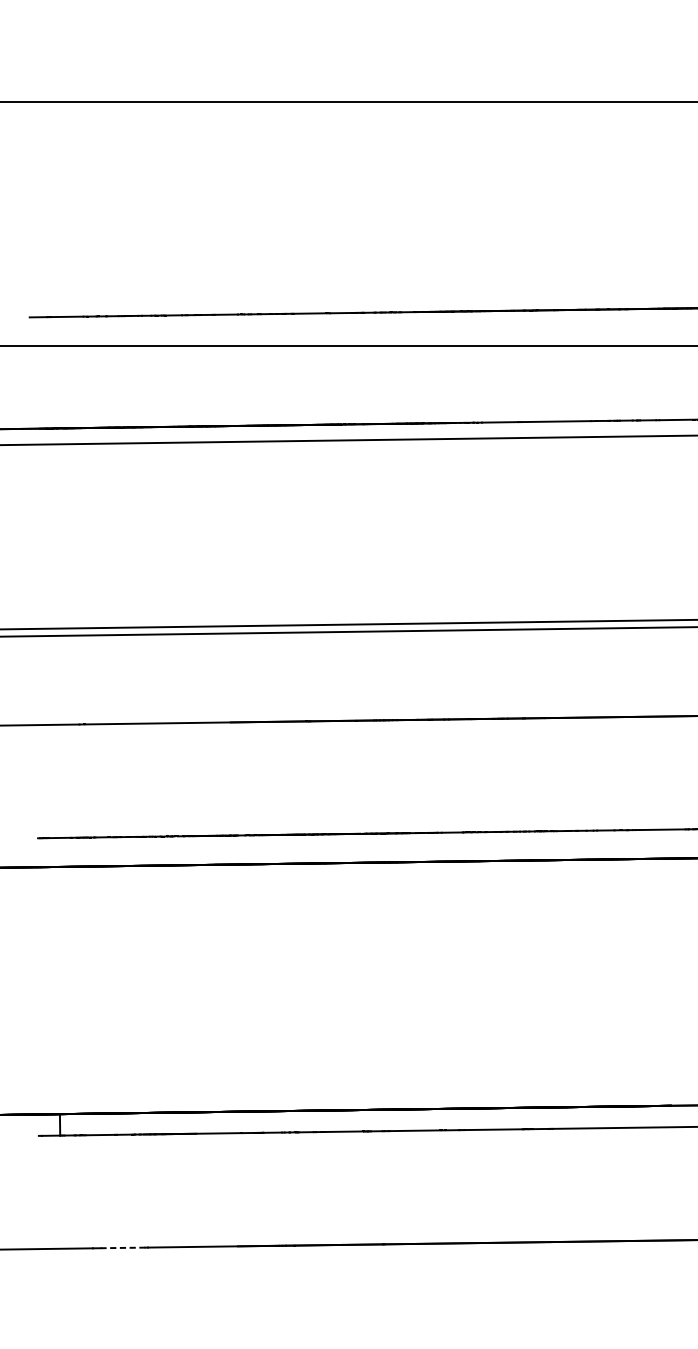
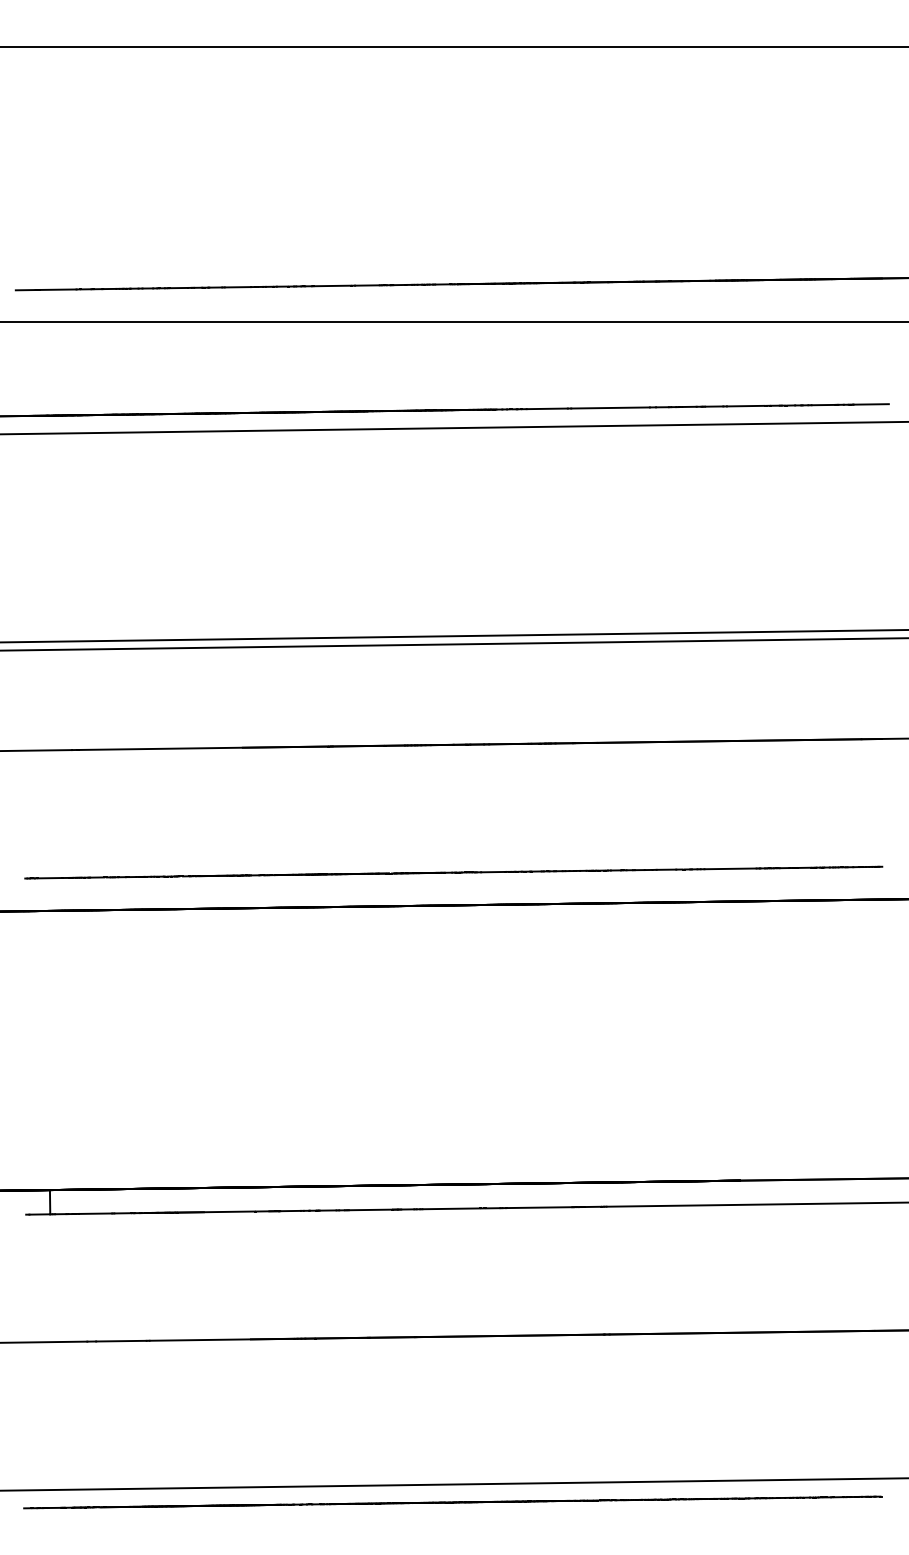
line: (122, 1248) -> (120, 1341), dashed -> solid

